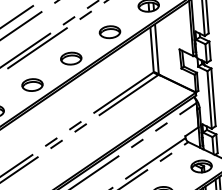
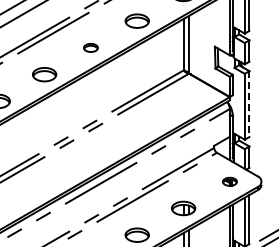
part: (70, 58) -> (90, 47), size x0.6
line: (213, 97) -> (249, 104), solid -> dashed
part: (201, 166) -> (229, 181), size x0.6

